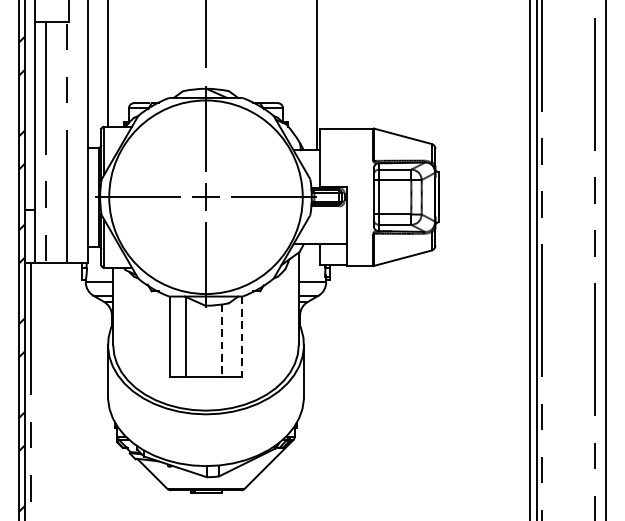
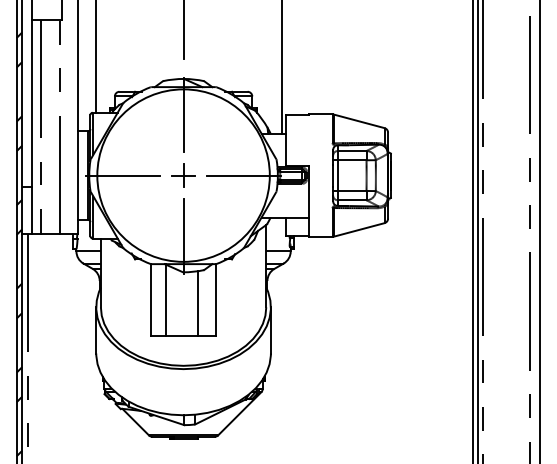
line: (241, 337) -> (215, 300), dashed -> solid
line: (221, 341) -> (197, 304), dashed -> solid

